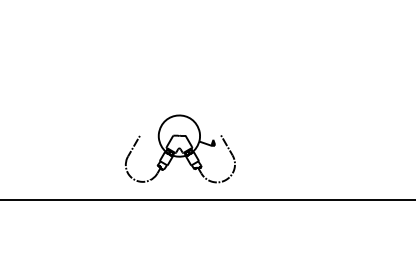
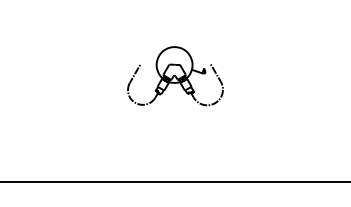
part: (179, 148) -> (174, 75), moved

